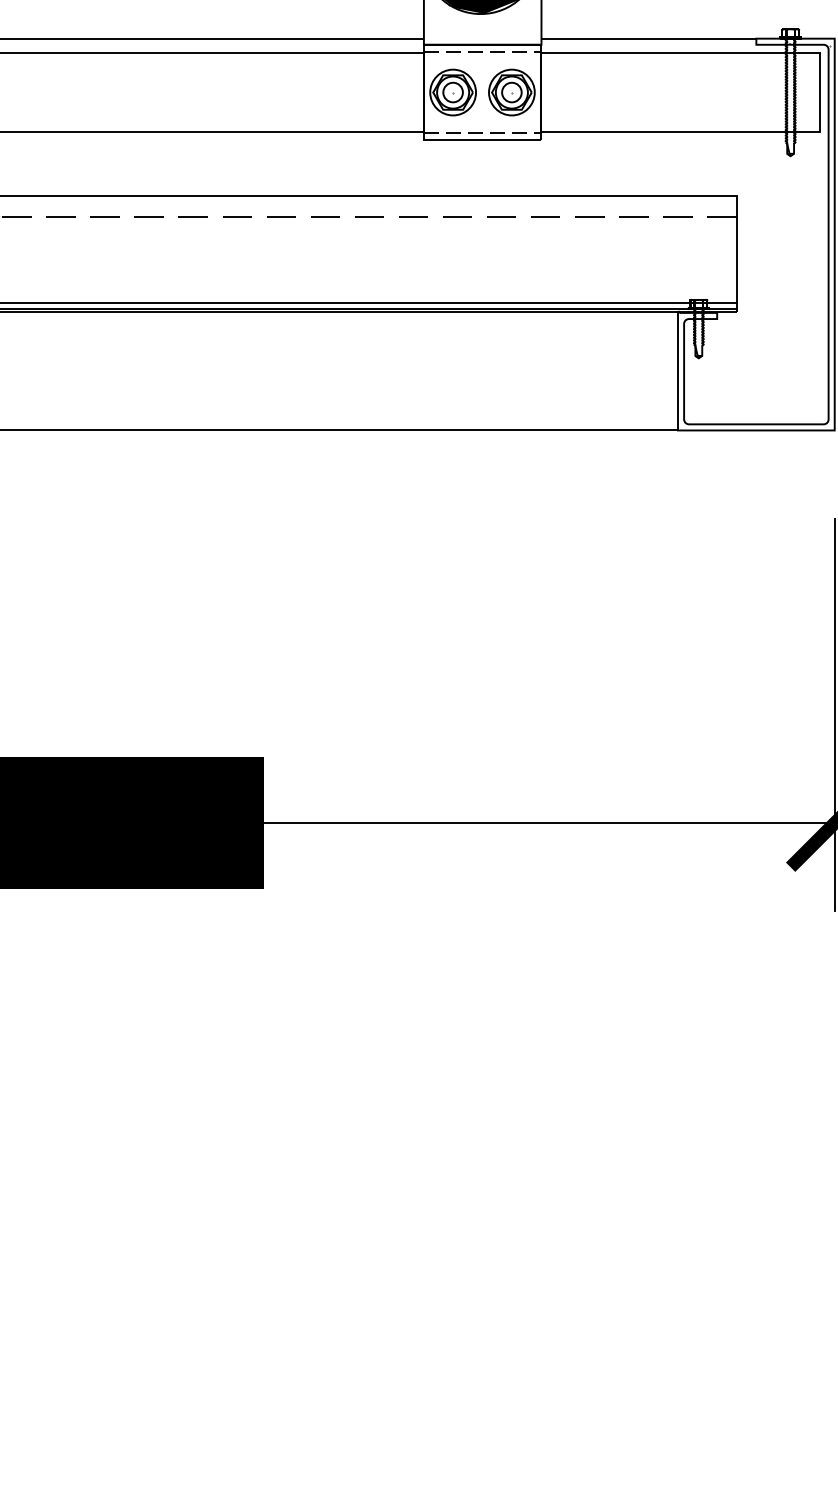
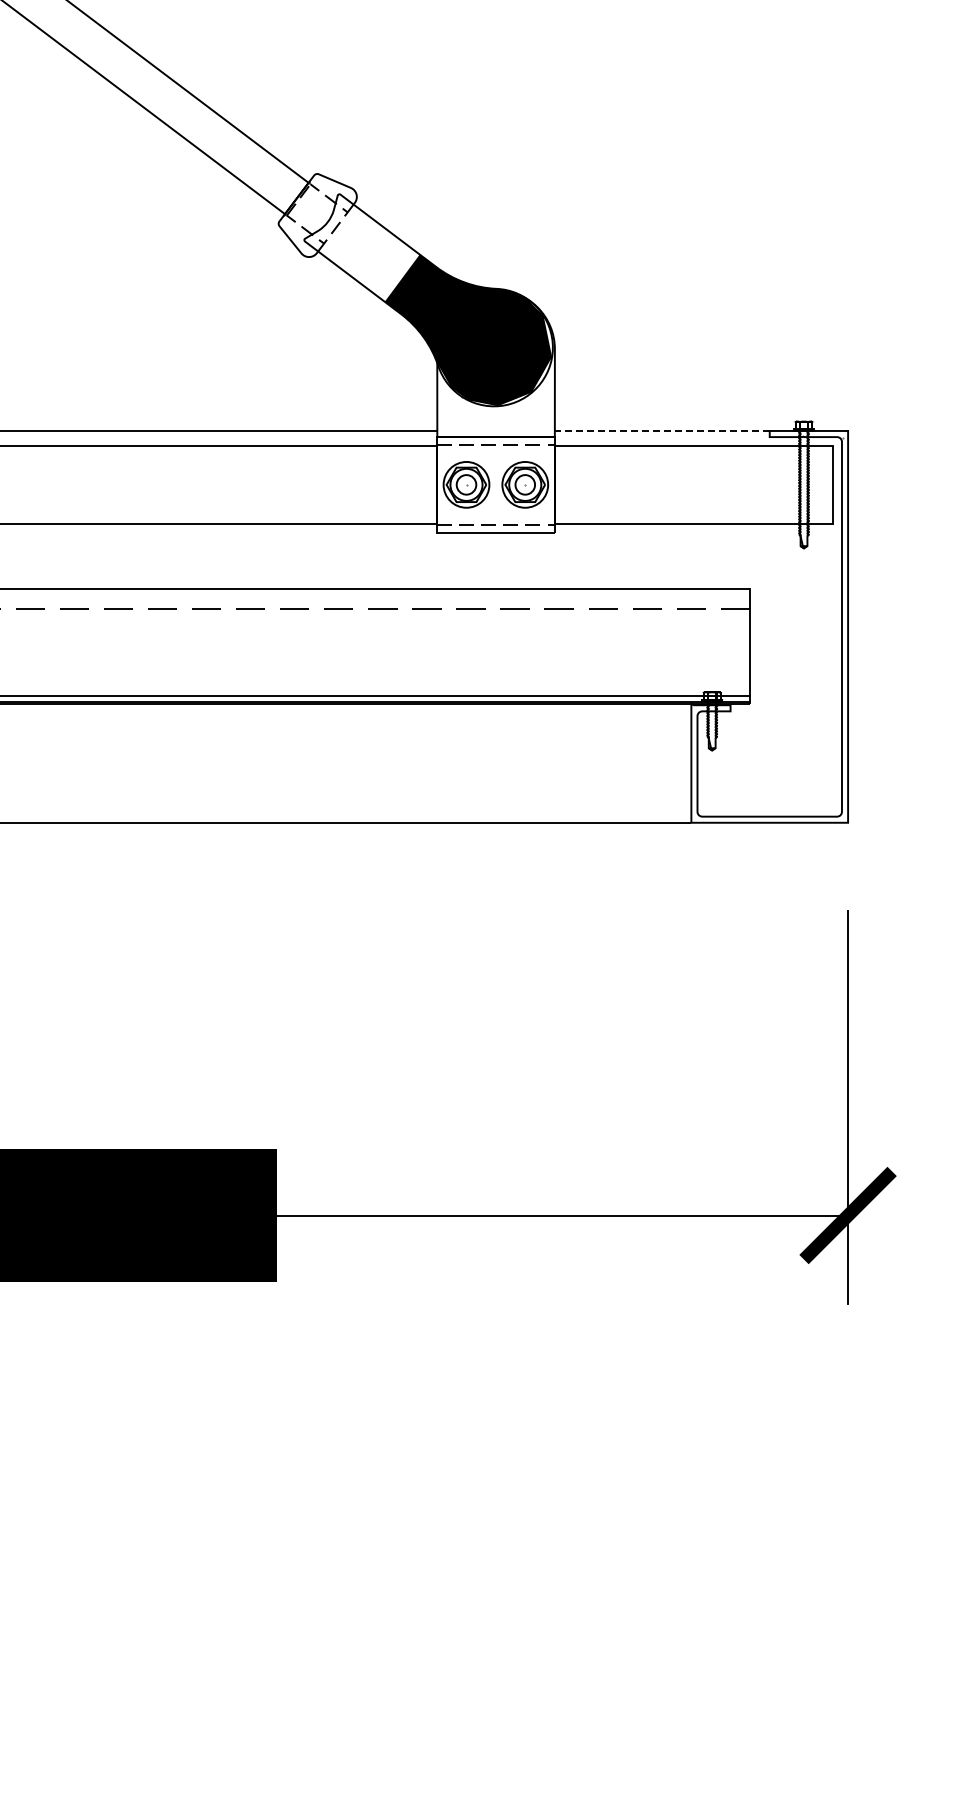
line: (648, 38) -> (661, 430), solid -> dashed

